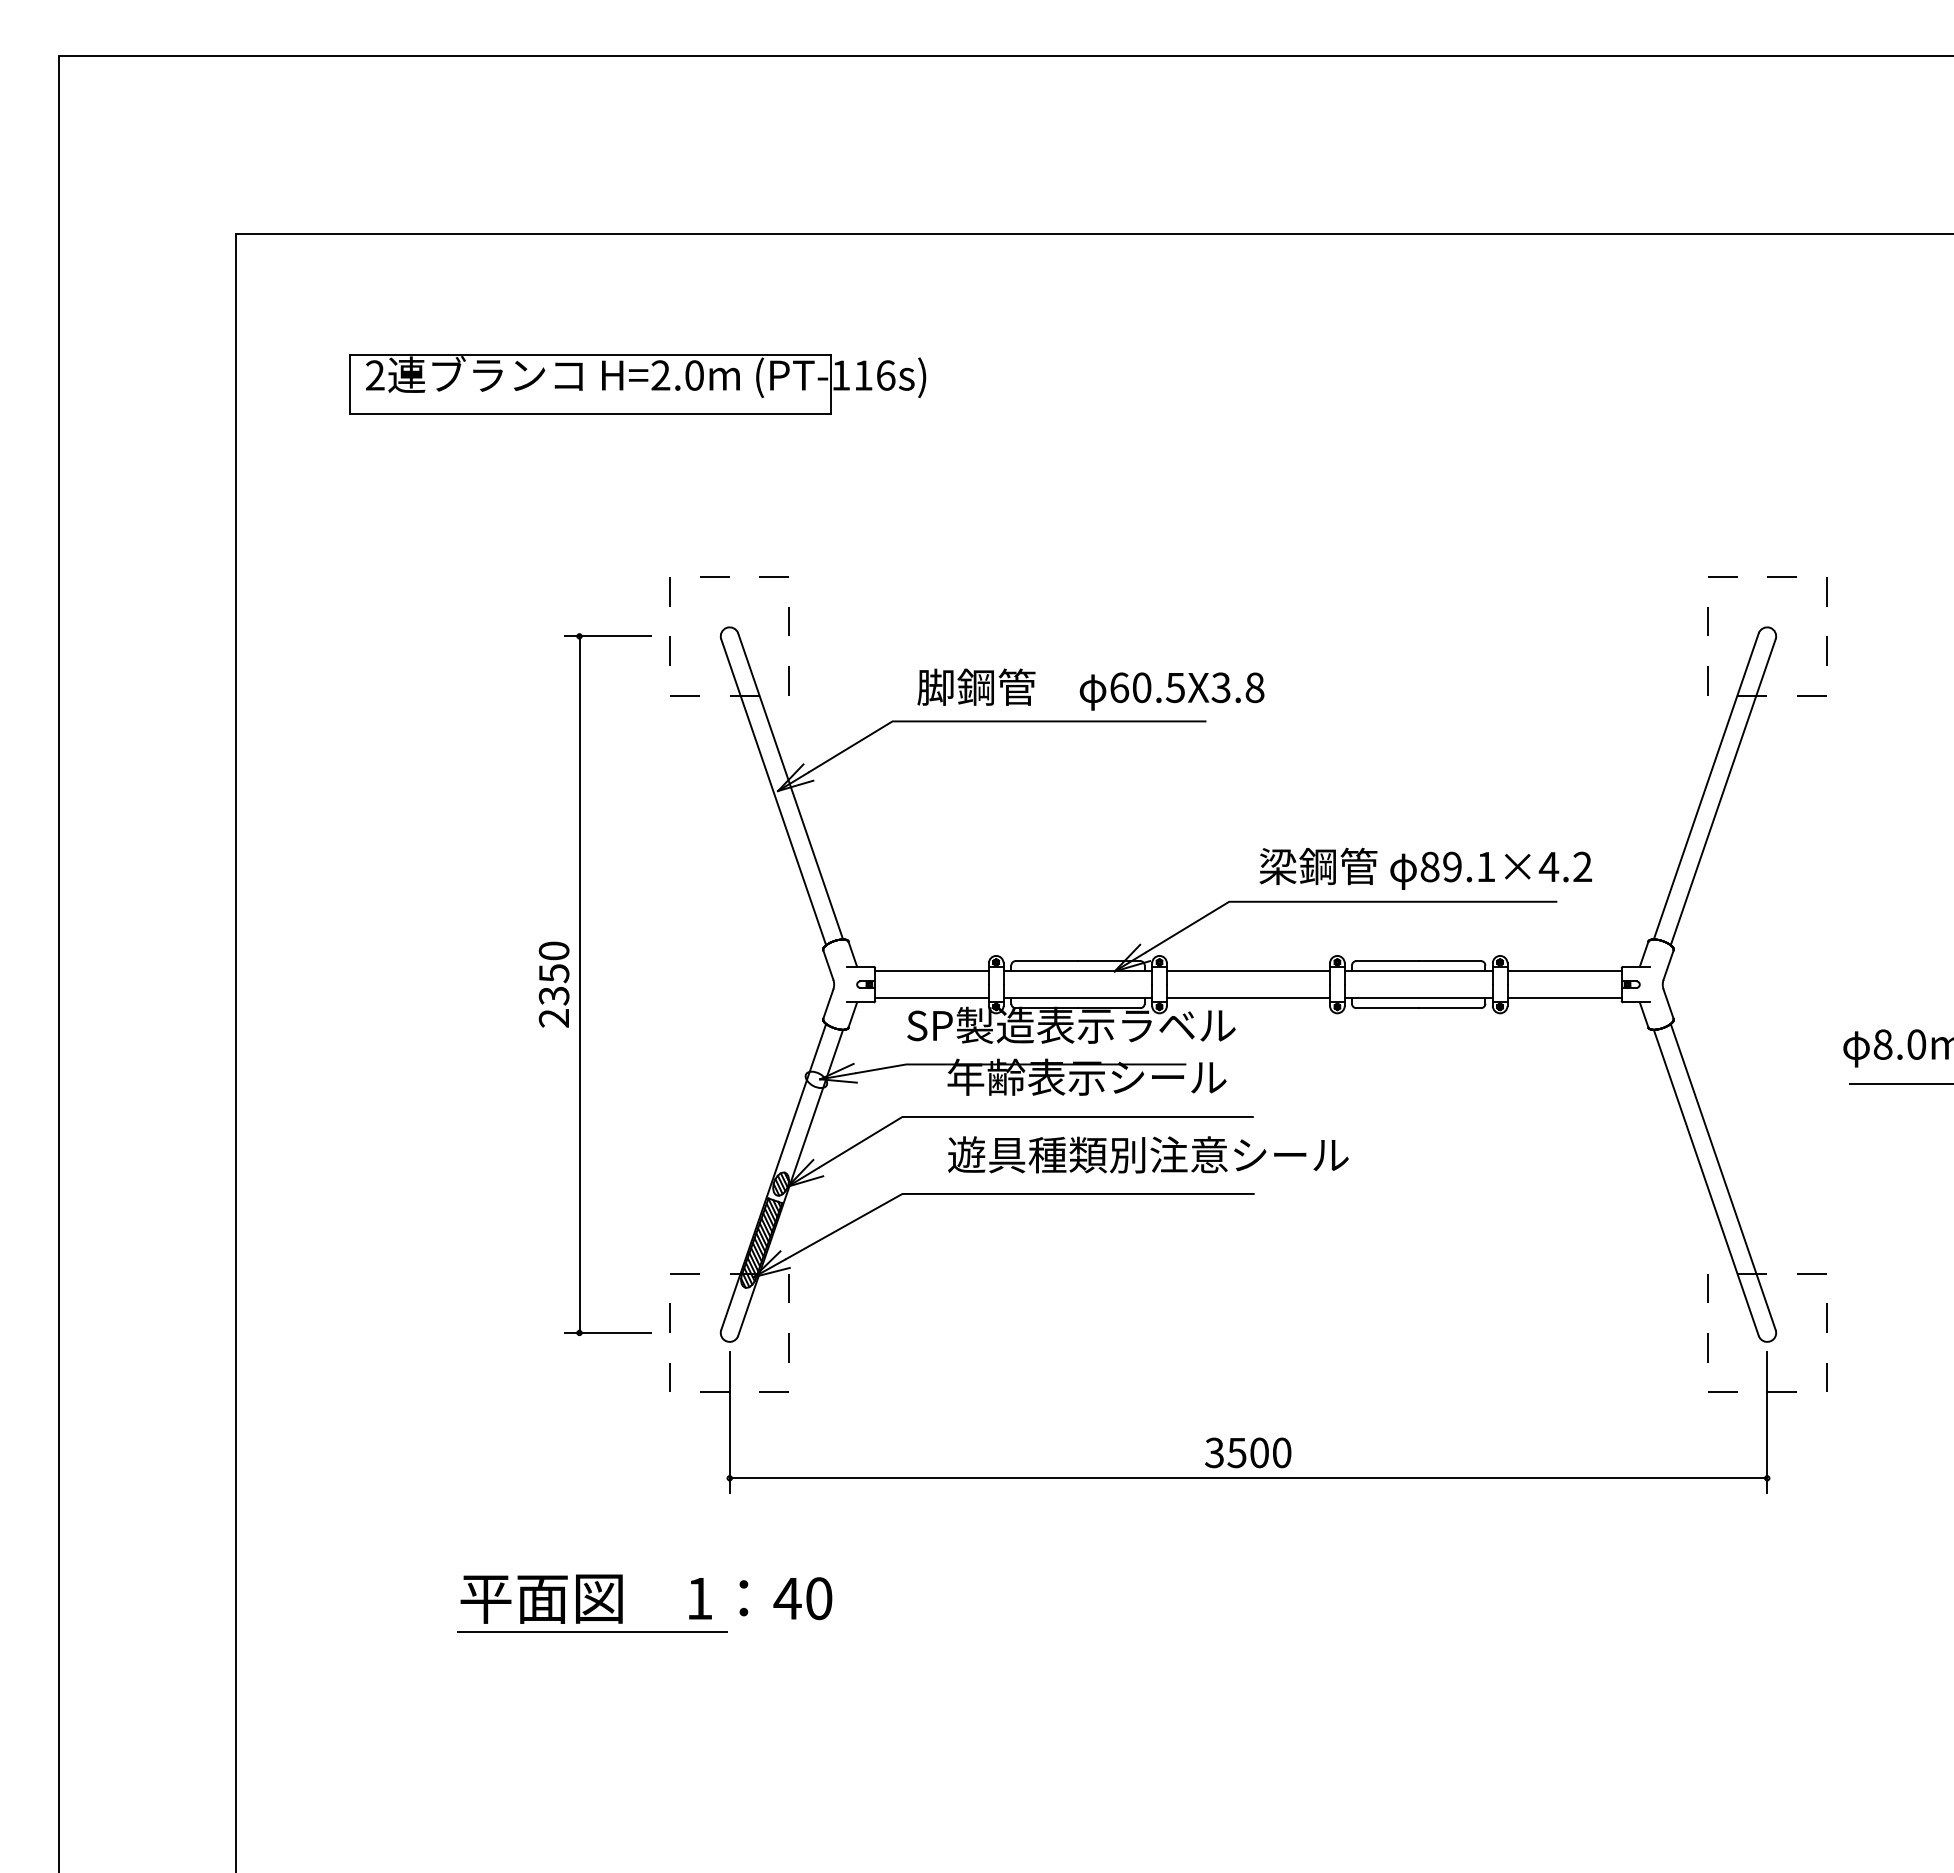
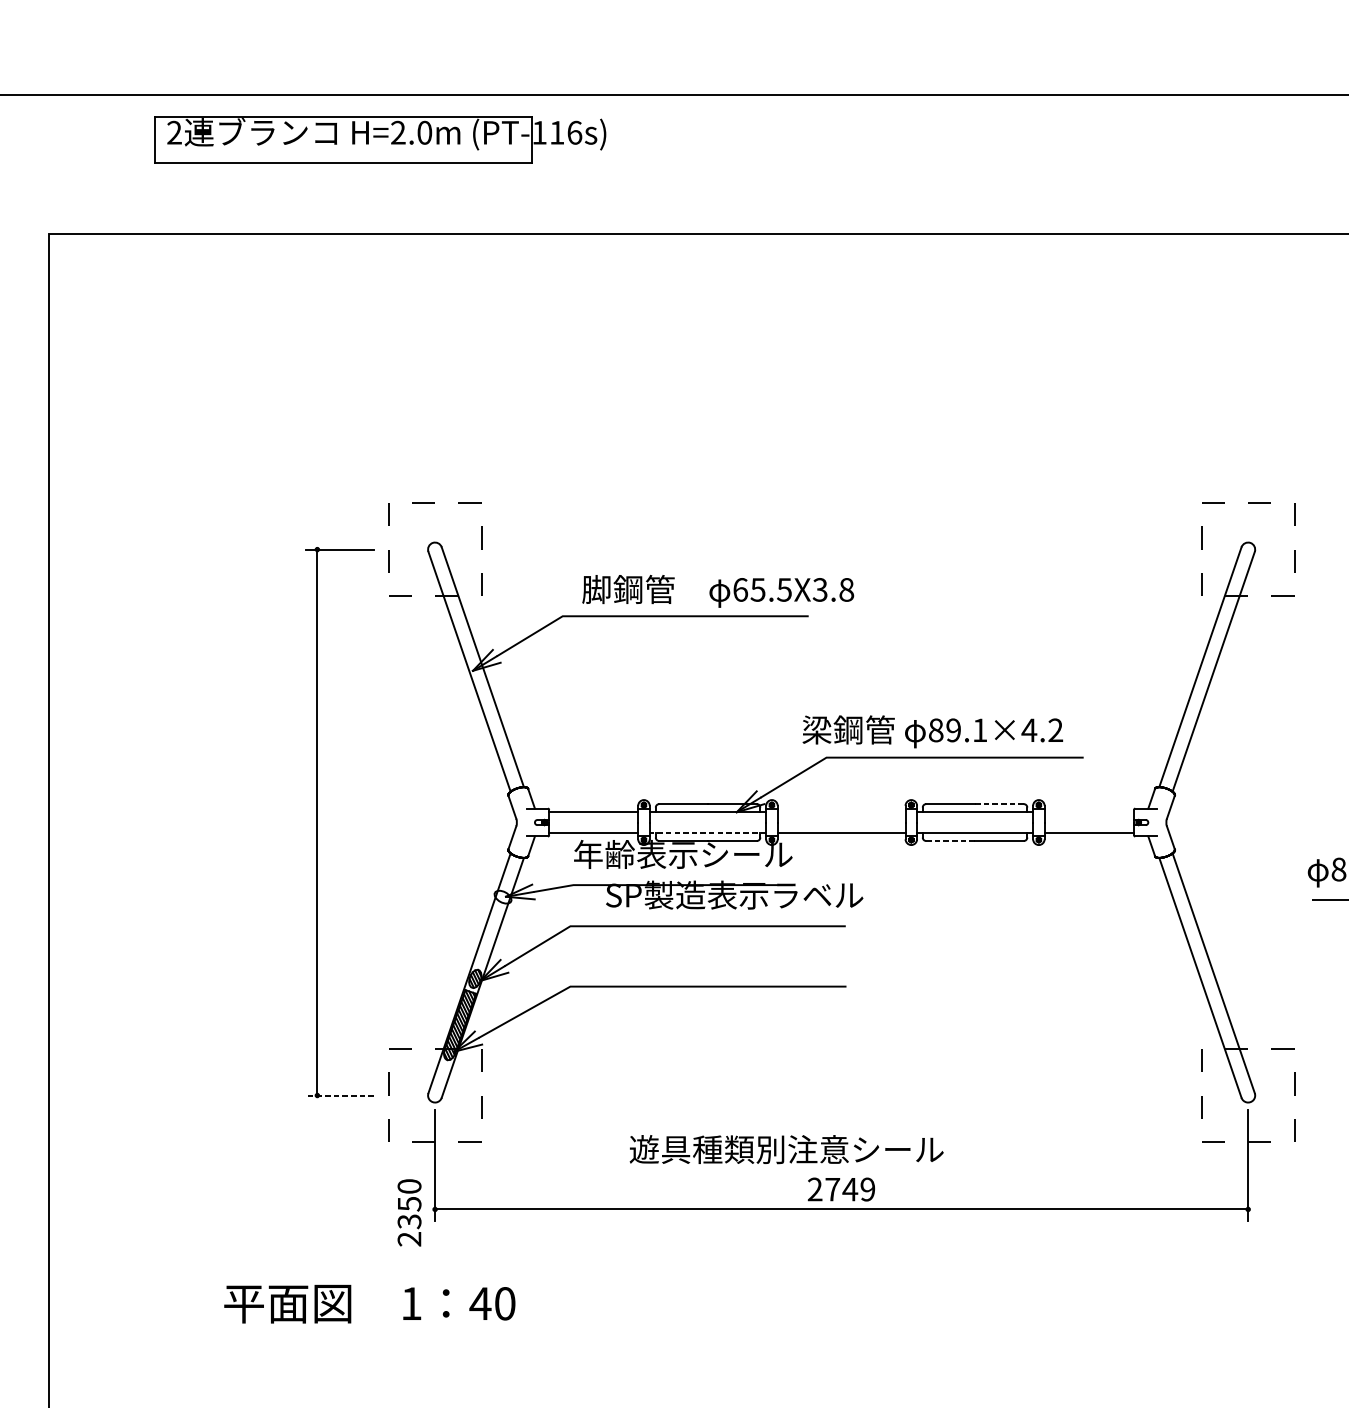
part: (637, 384) -> (380, 139), moved
text: (1141, 687) -> (757, 589), 60.5X3.8 -> 65.5X3.8
text: (1425, 868) -> (932, 731), moved
line: (1449, 961) -> (999, 804), solid -> dashed
line: (1248, 971) -> (841, 812), removed
line: (1564, 971) -> (1089, 812), removed
text: (553, 984) -> (409, 1212), moved
line: (1077, 997) -> (707, 832), solid -> dashed
line: (1388, 1008) -> (951, 841), solid -> dashed
text: (1071, 1024) -> (702, 853), SP製造表示ラベル -> 年齢表示シール
text: (1111, 1076) -> (734, 894), 年齢表示シール -> SP製造表示ラベル
text: (1148, 1154) -> (786, 1149), moved
line: (607, 1332) -> (339, 1095), solid -> dashed
text: (1248, 1452) -> (841, 1189), 3500 -> 2749
line: (592, 1632) -> (327, 1330), removed

